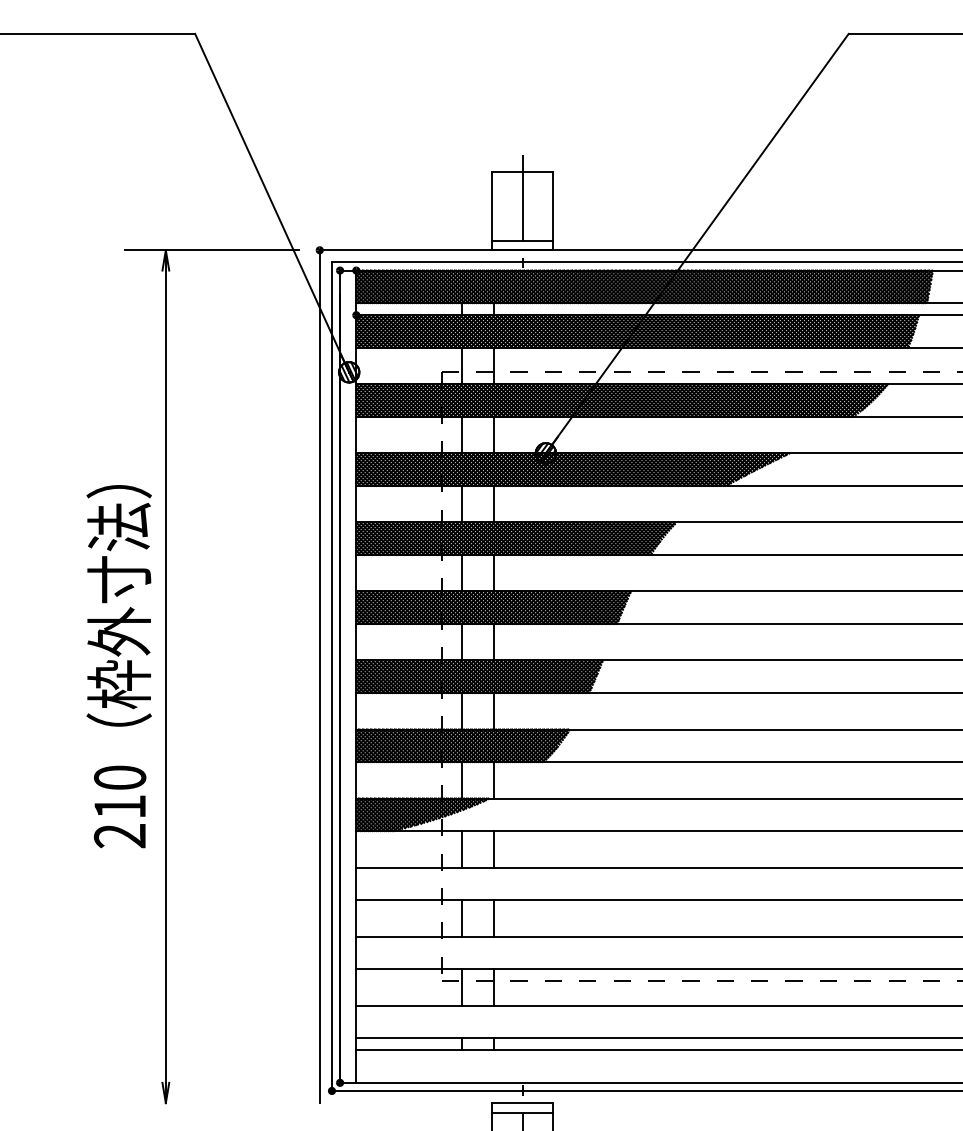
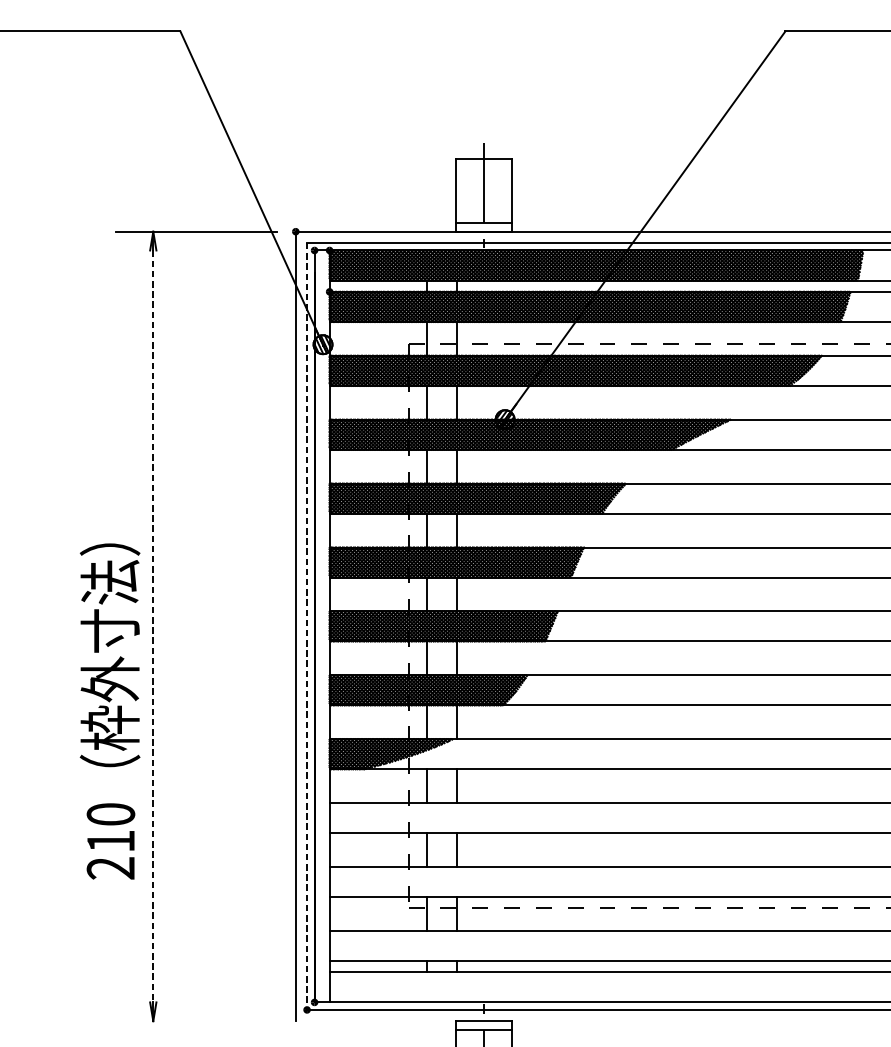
text: (118, 666) -> (109, 711), moved
line: (165, 677) -> (152, 627), solid -> dashed
line: (331, 677) -> (306, 627), solid -> dashed

